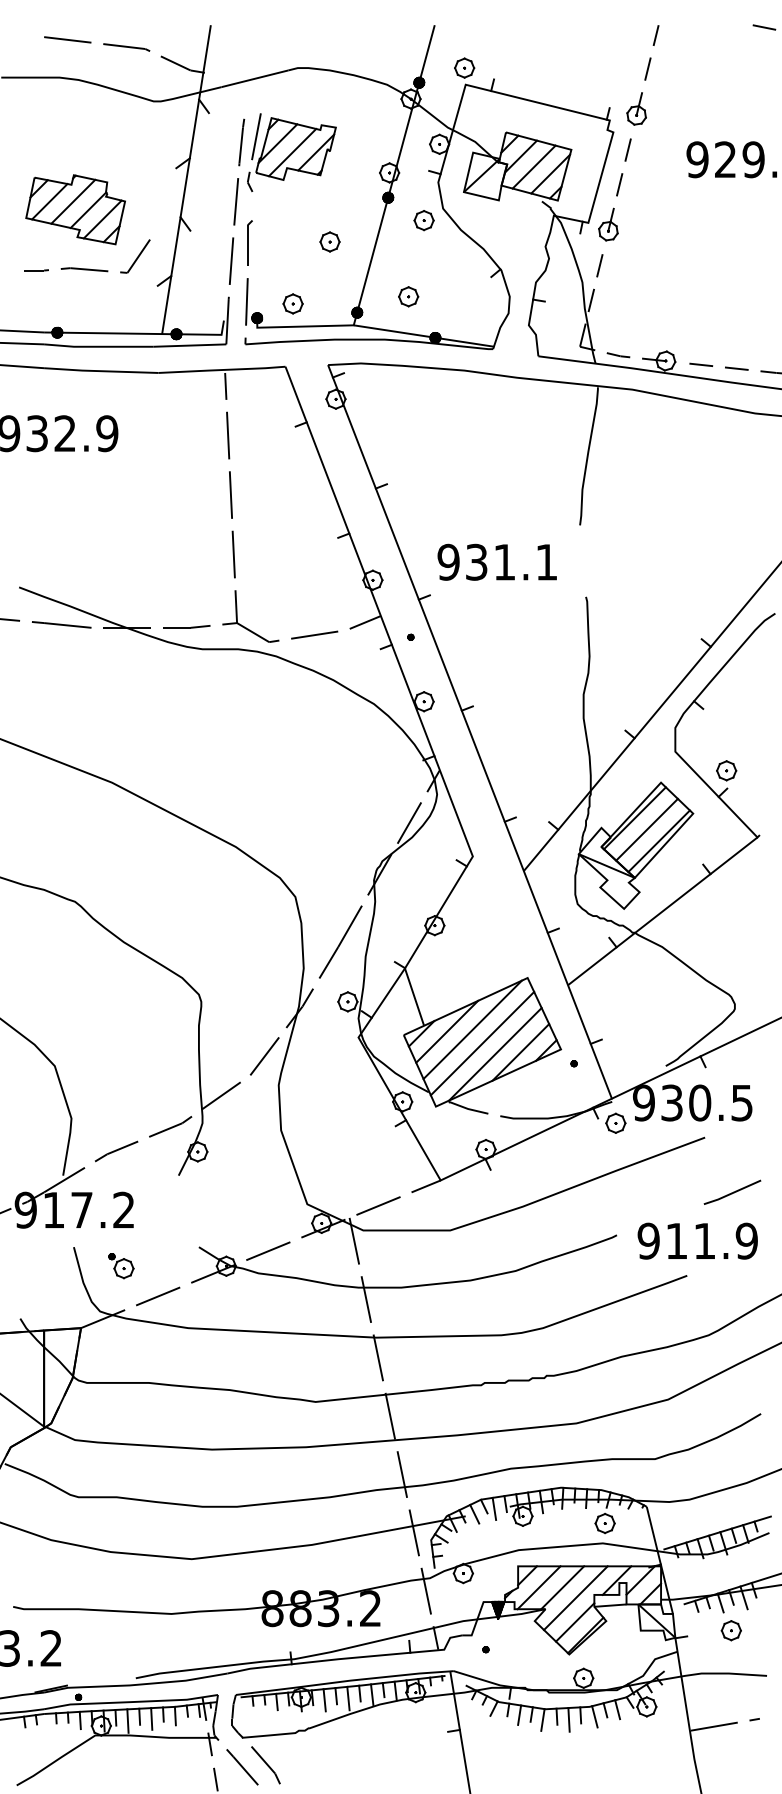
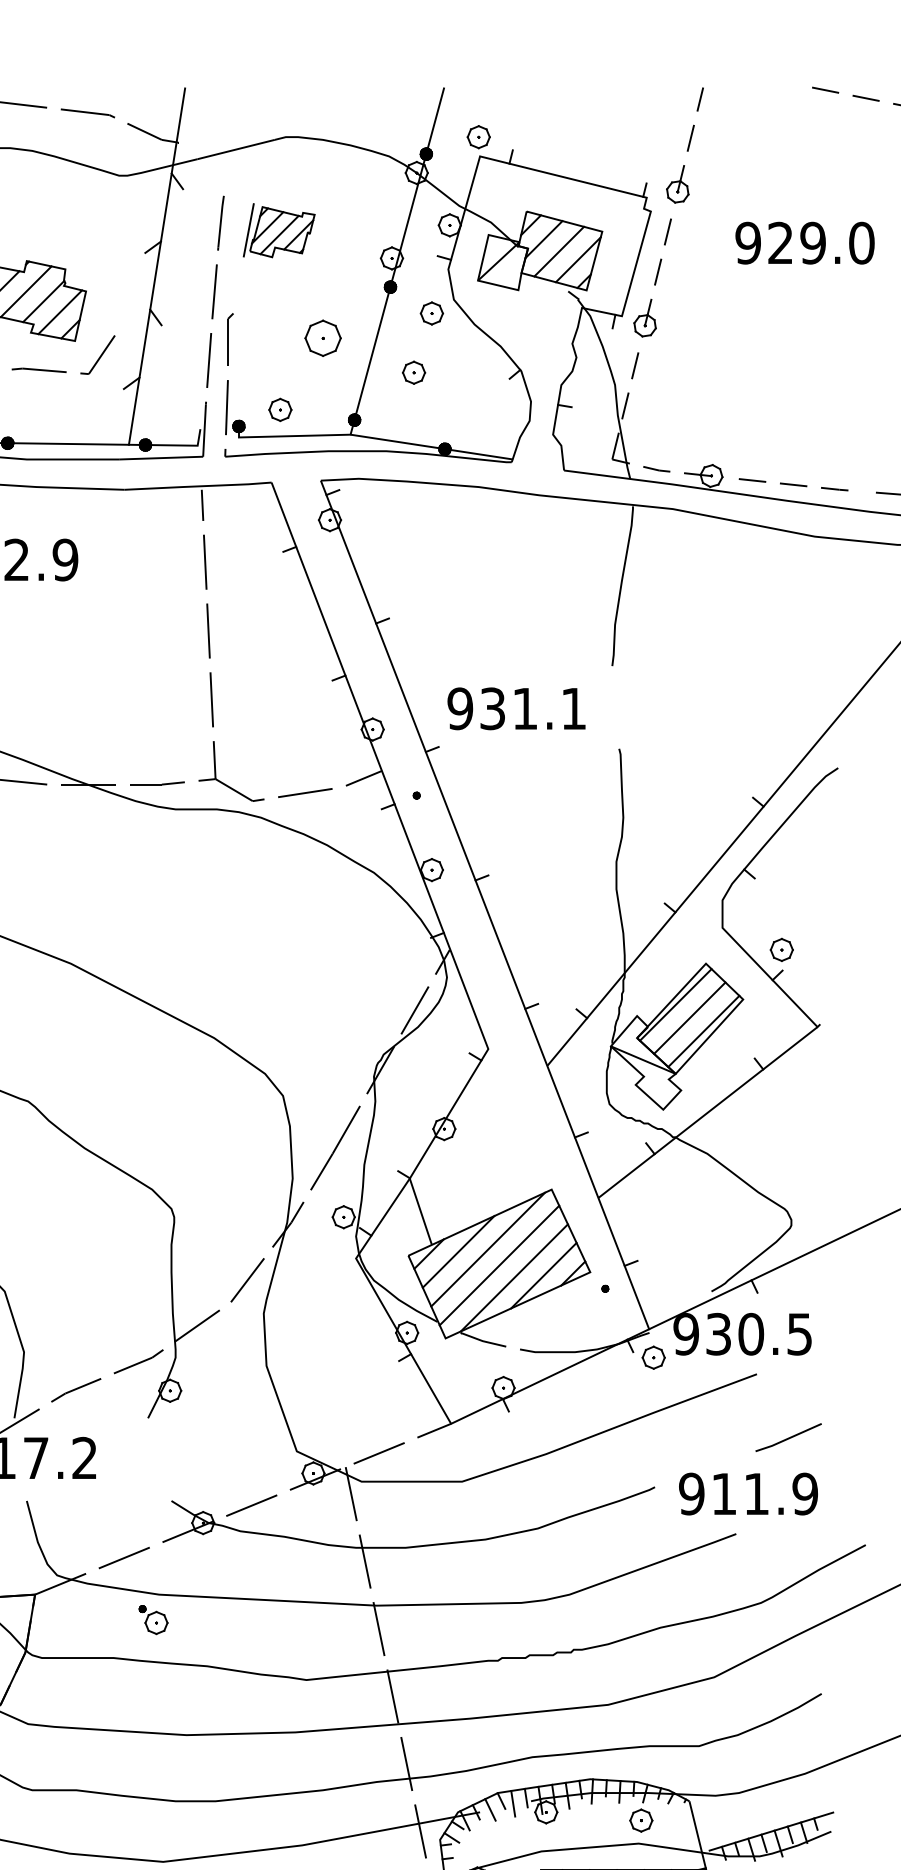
part: (291, 152) -> (278, 234), size x0.7
part: (329, 241) -> (322, 337), size x1.6
part: (408, 296) -> (413, 372), moved
part: (121, 1266) -> (153, 1620), moved

